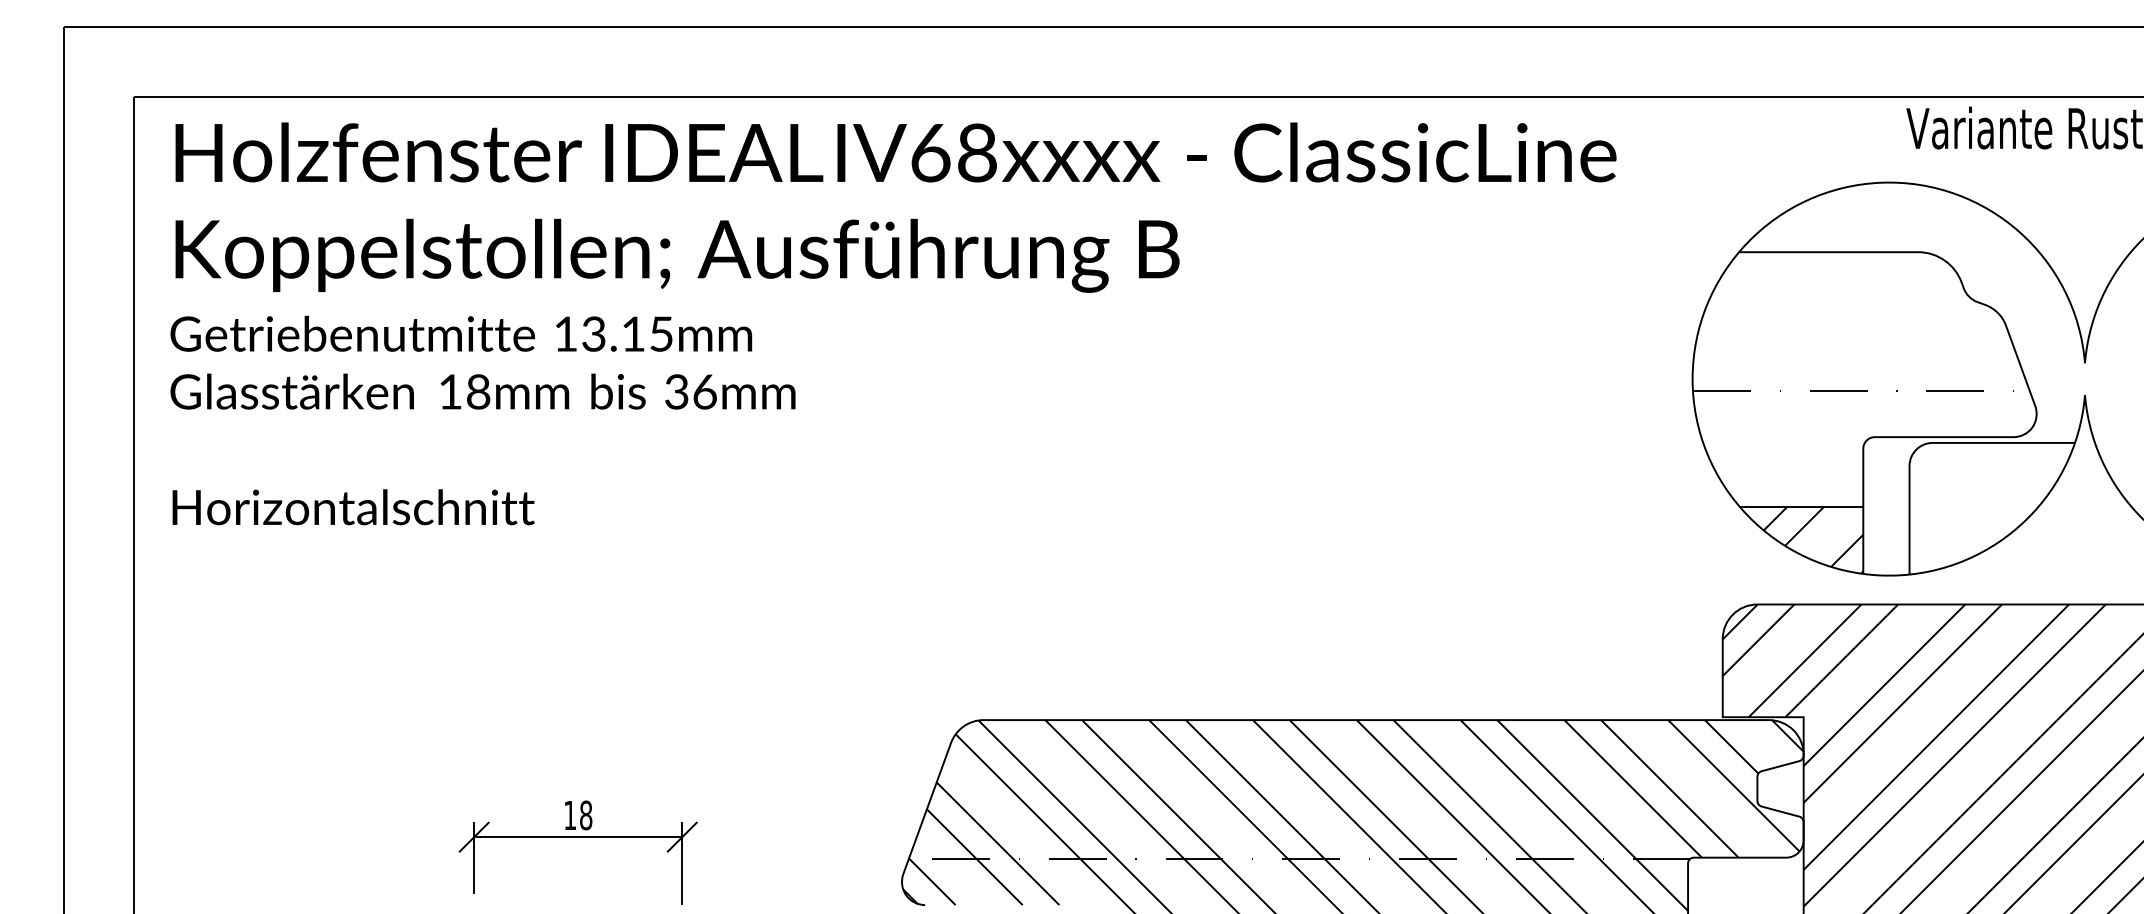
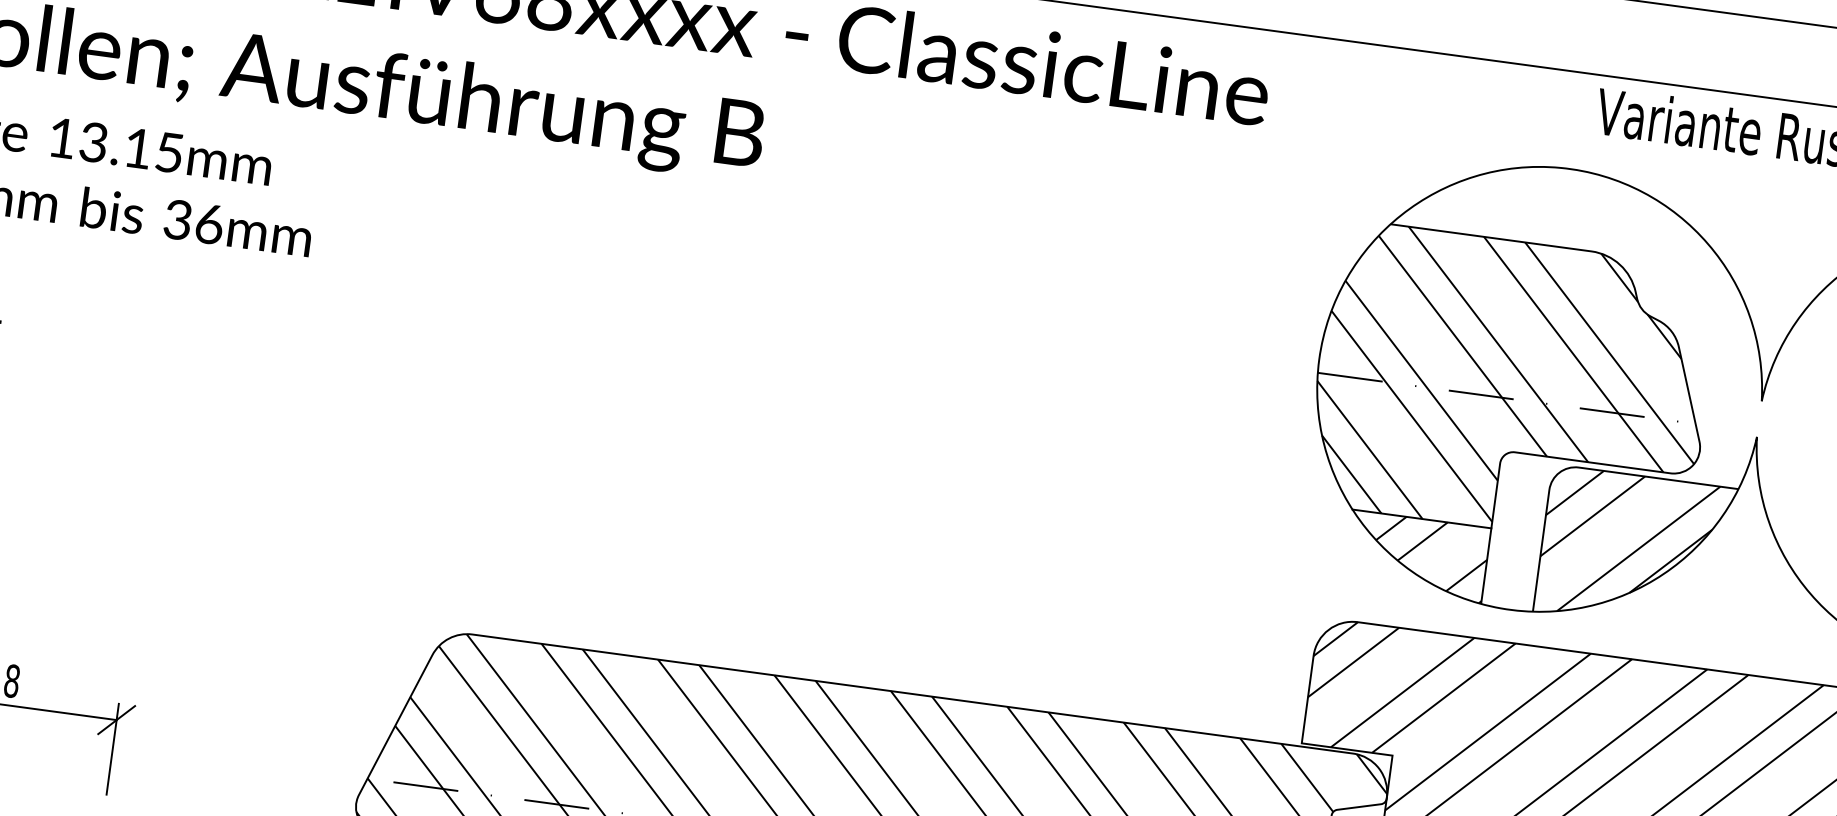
hatch: (1863, 379) -> (1510, 385), added
hatch: (1983, 506) -> (1626, 546), added

